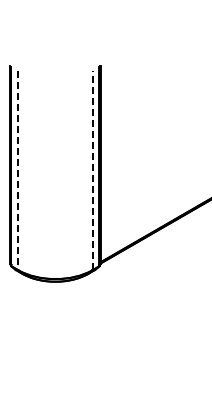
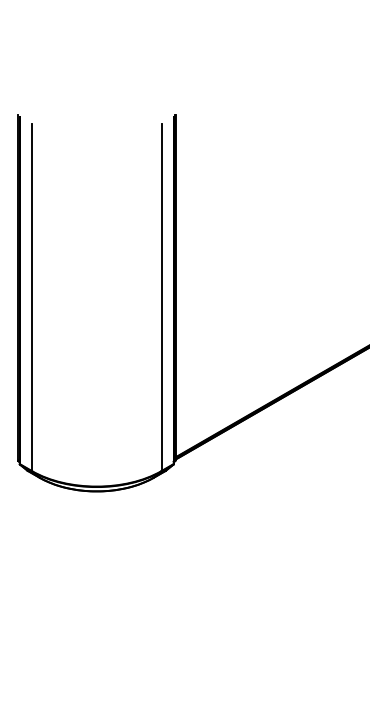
line: (92, 170) -> (161, 297), dashed -> solid
line: (18, 171) -> (32, 299), dashed -> solid

